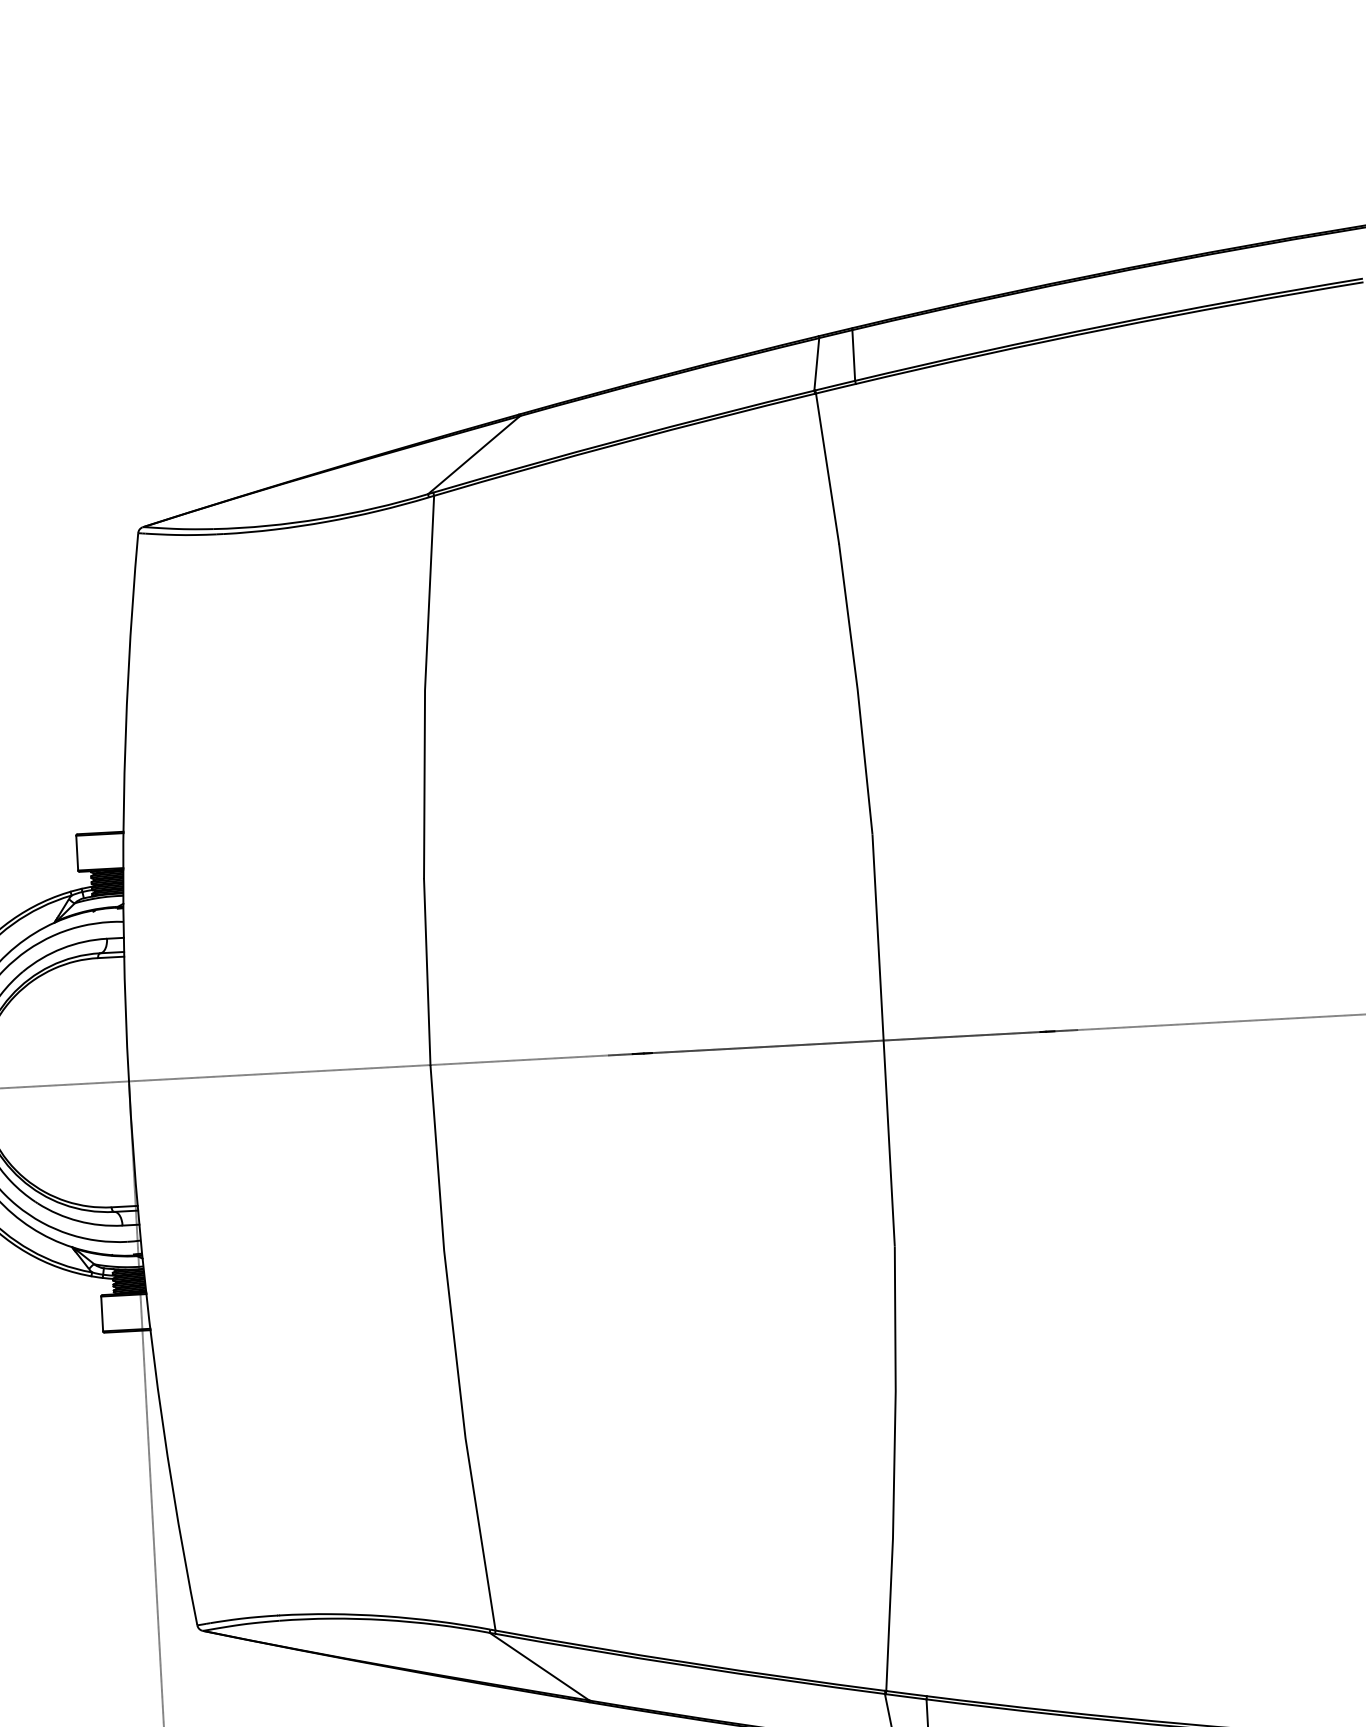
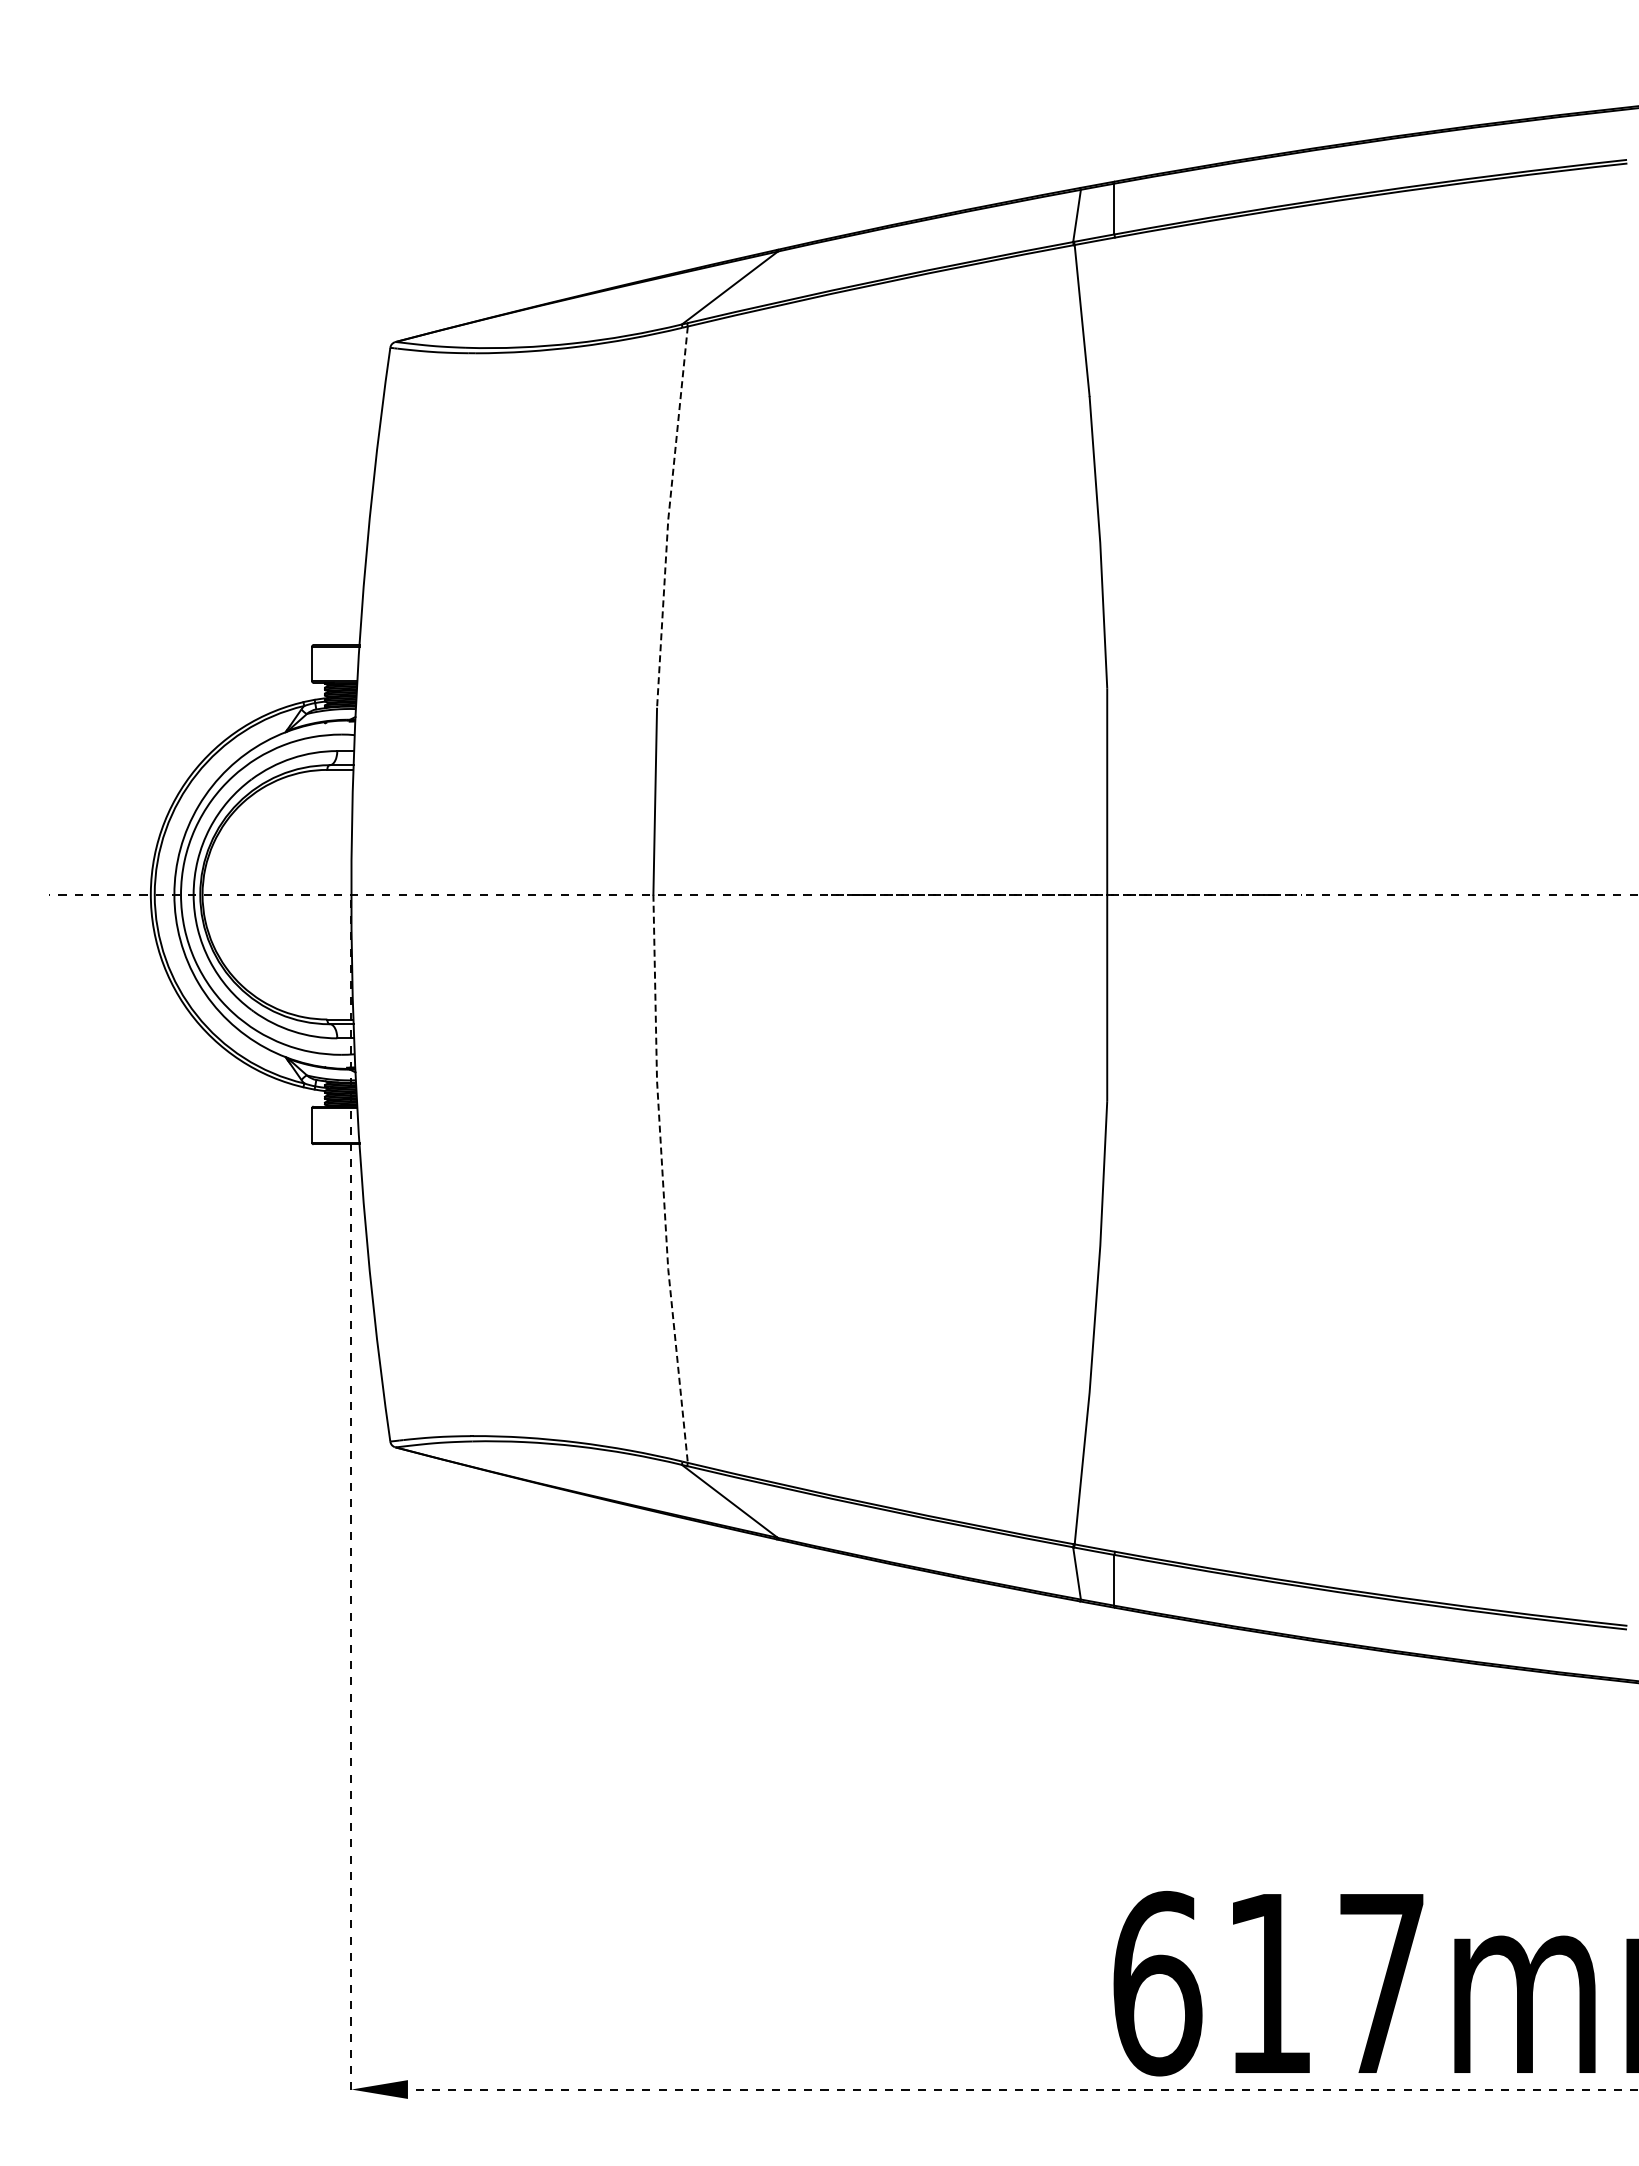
line: (425, 688) -> (668, 518), solid -> dashed
line: (454, 1348) -> (662, 1179), solid -> dashed

